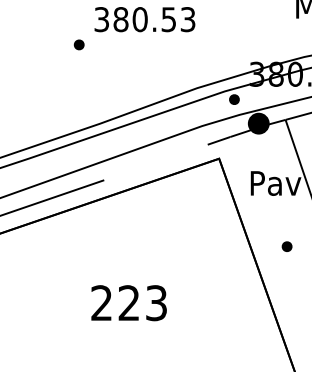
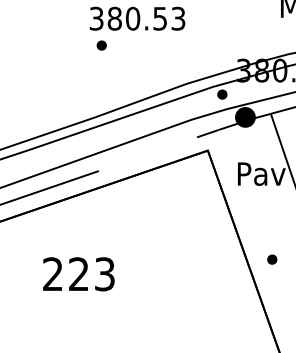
part: (78, 44) -> (101, 45), moved
part: (286, 246) -> (271, 259), moved
text: (128, 303) -> (78, 274), moved

